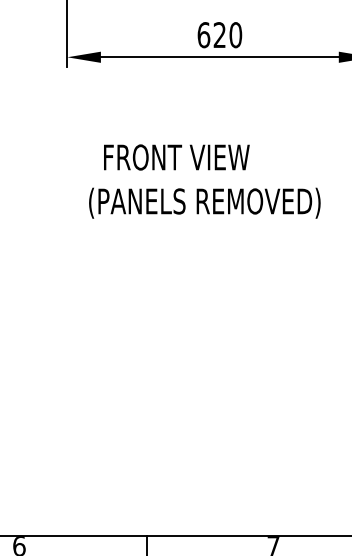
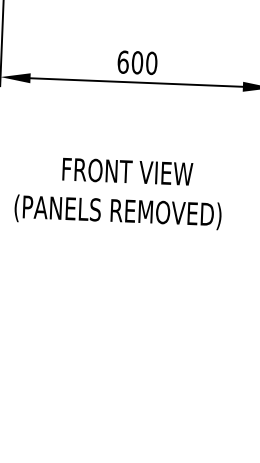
text: (219, 35) -> (137, 63), 620 -> 600
text: (176, 157) -> (127, 171), moved

